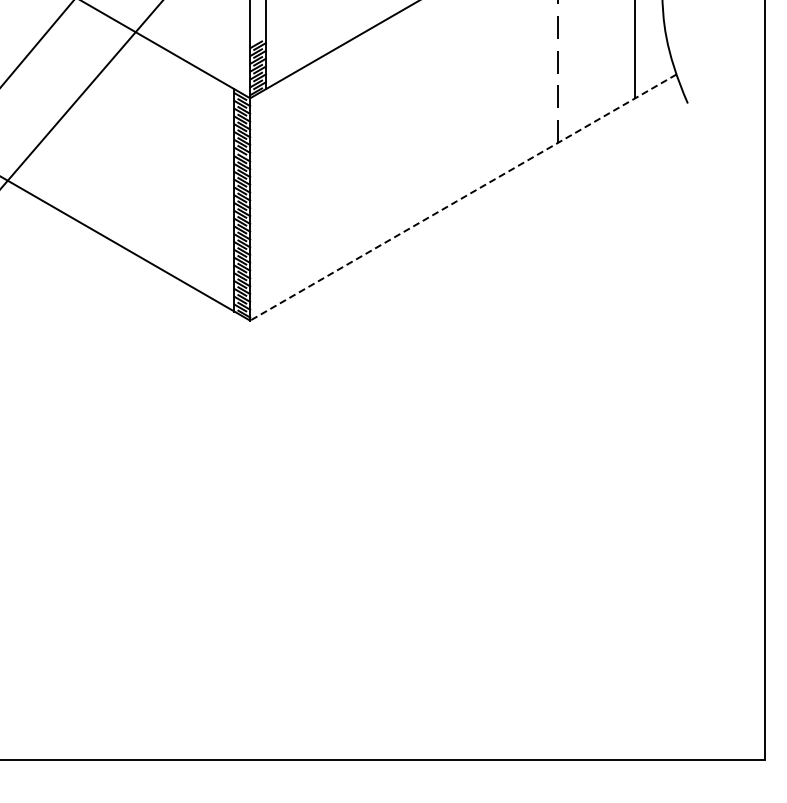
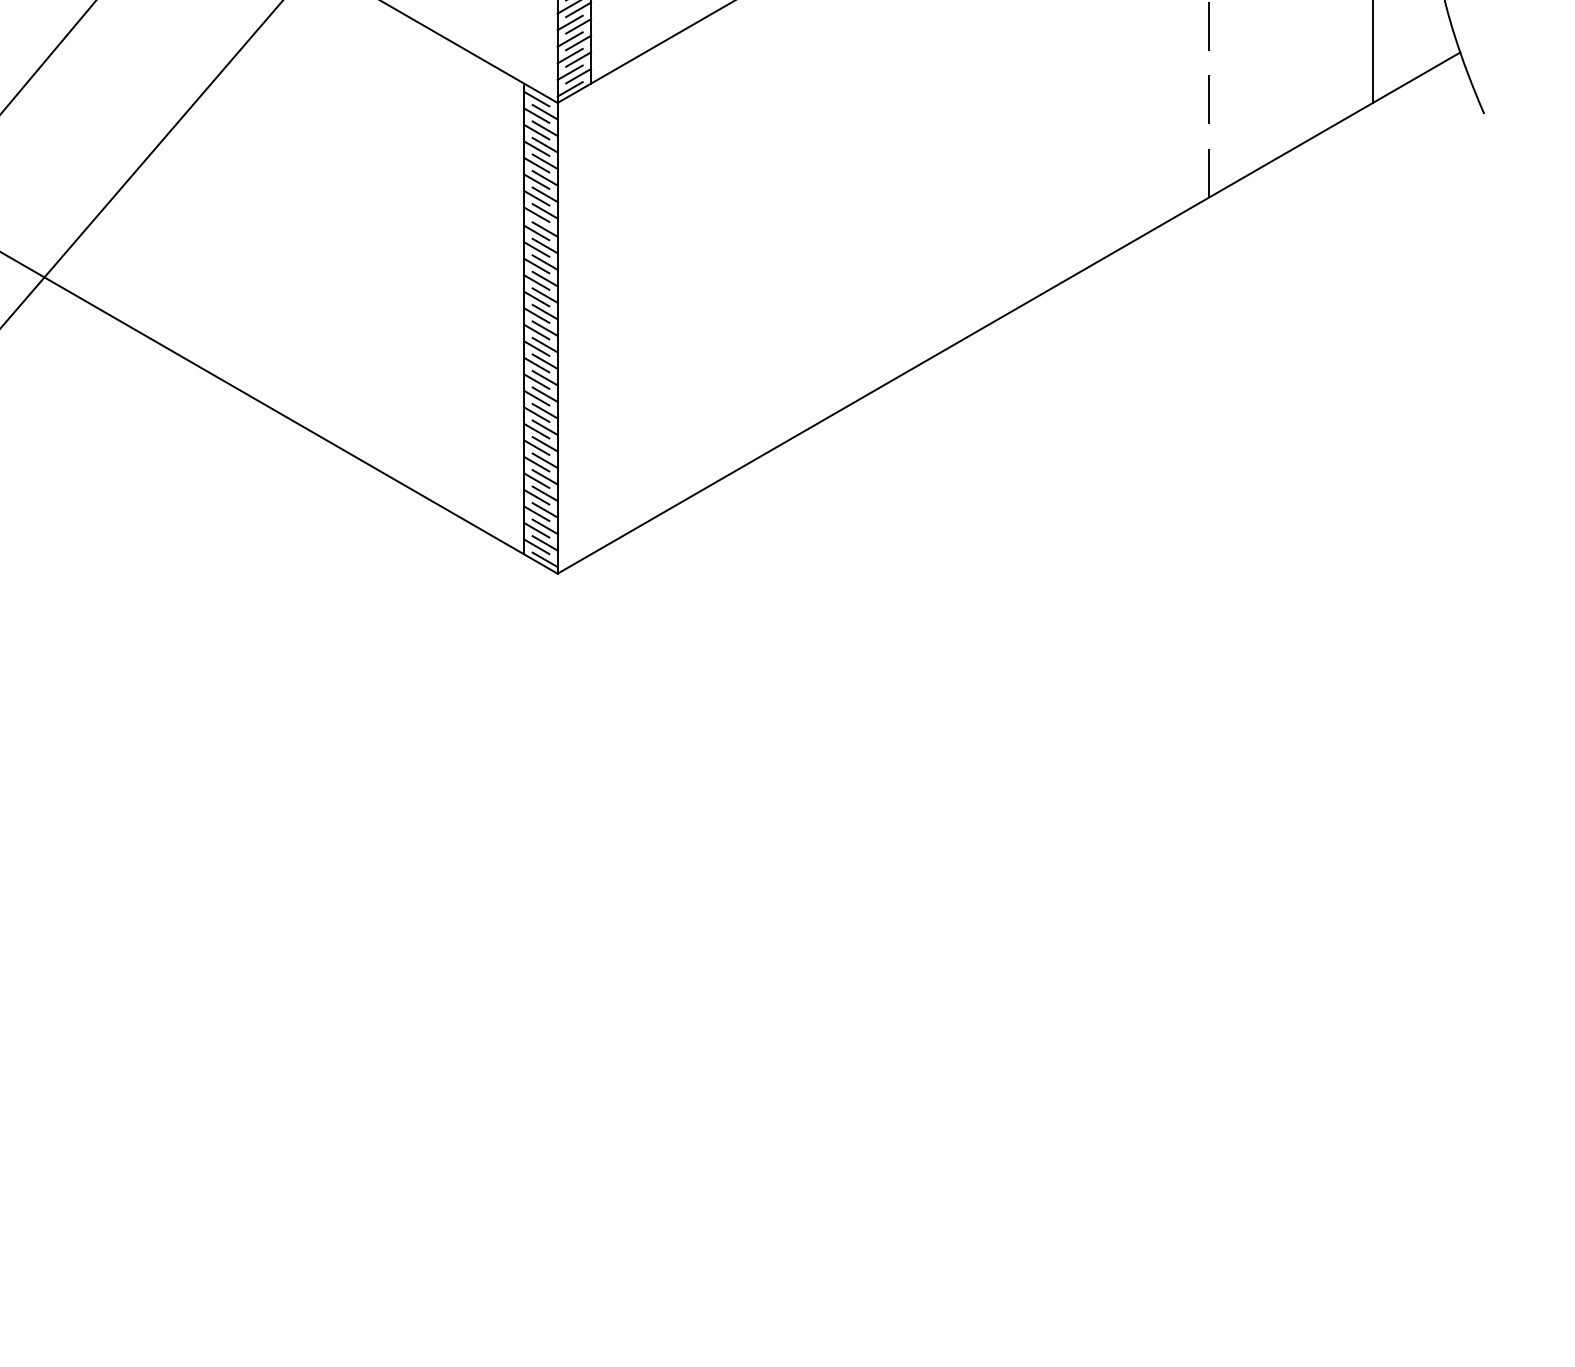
line: (462, 197) -> (1007, 312), dashed -> solid

